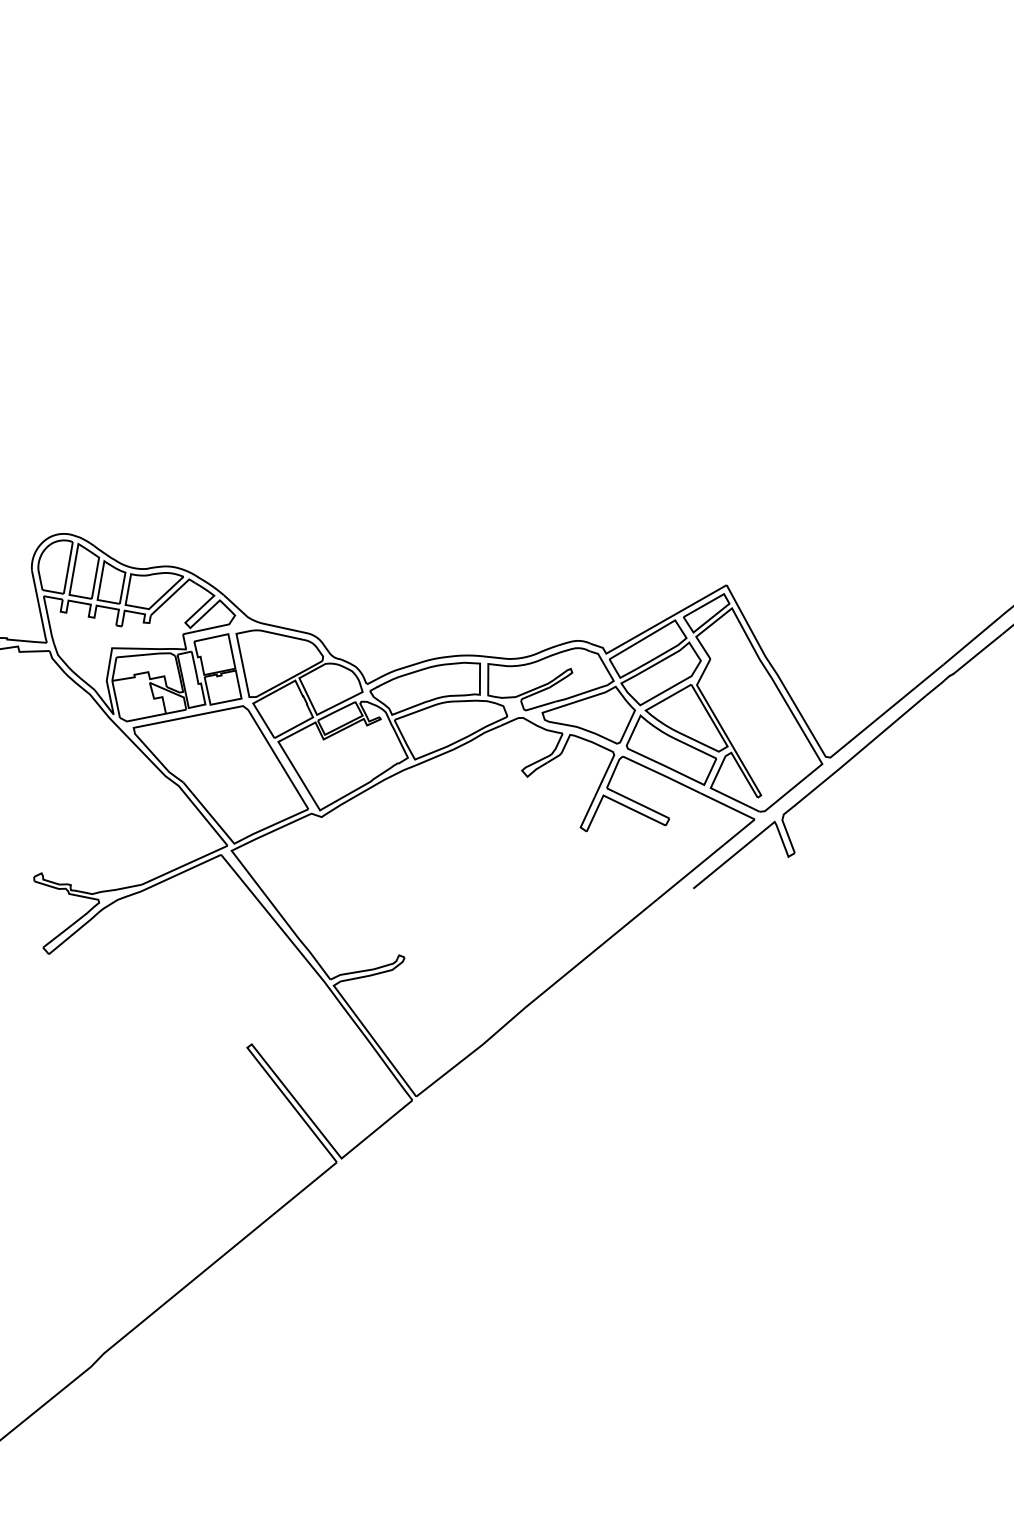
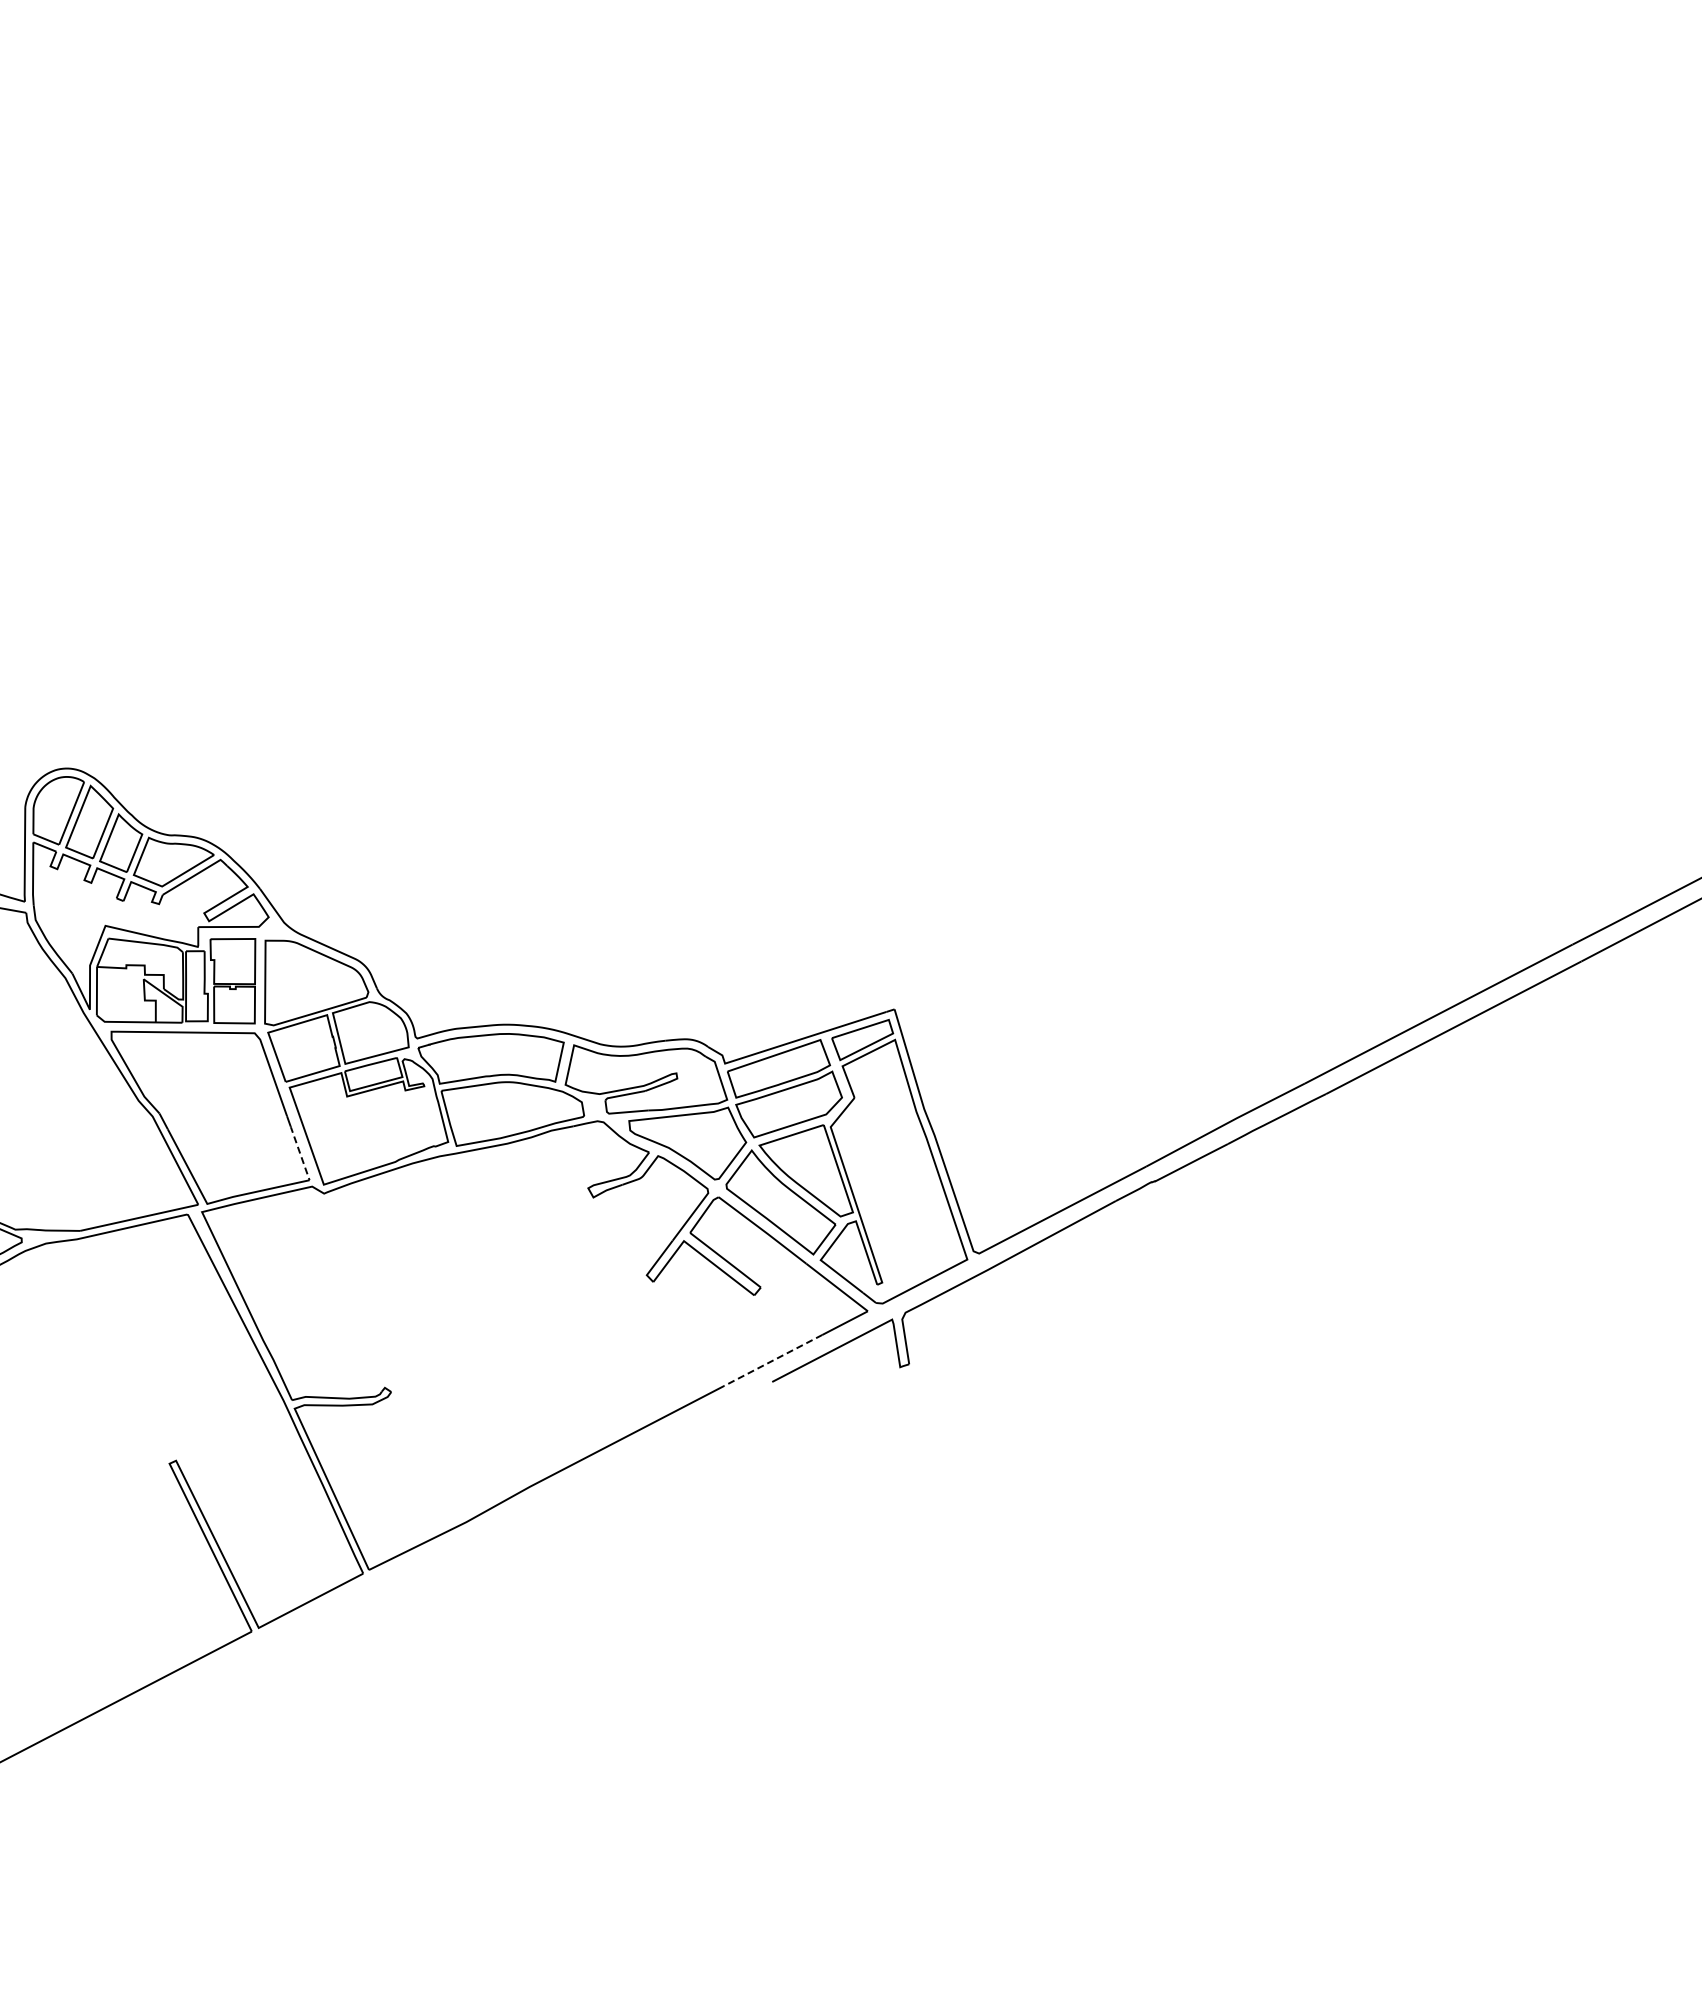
line: (296, 789) -> (299, 1152), solid -> dashed
line: (690, 872) -> (772, 1360), solid -> dashed

